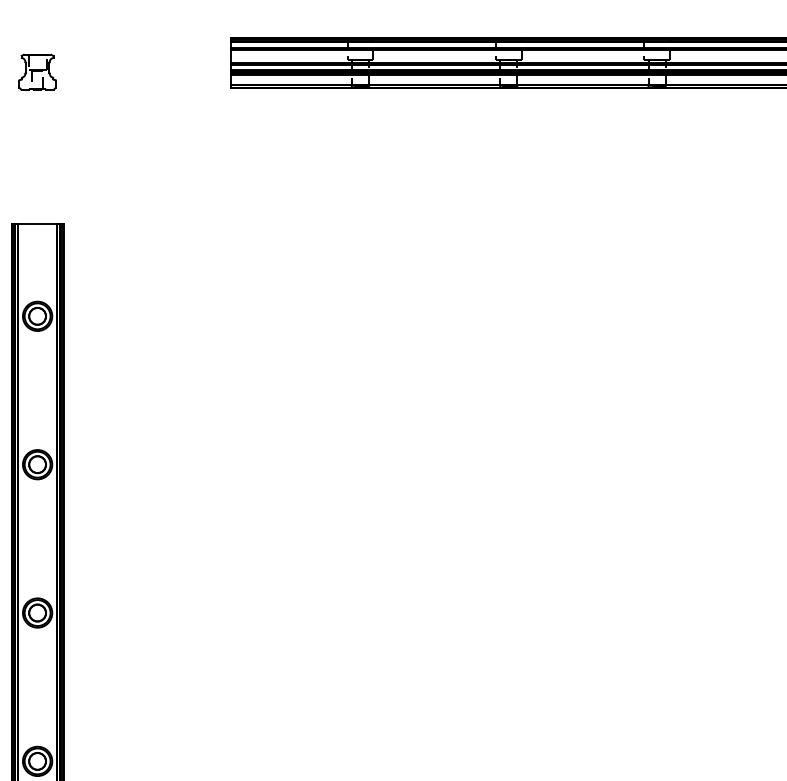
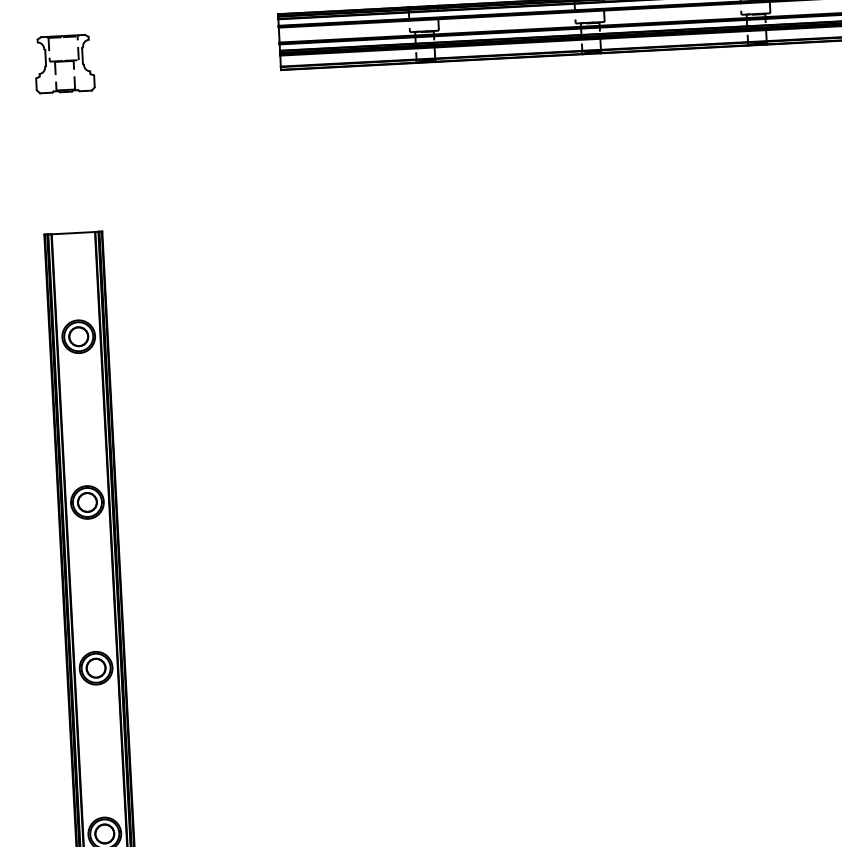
part: (37, 72) -> (64, 64), size x1.43

